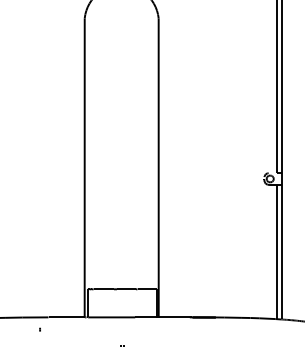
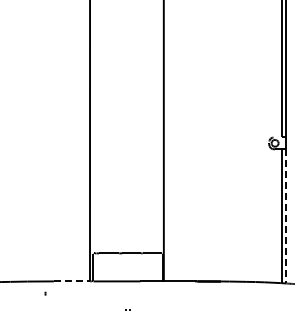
line: (281, 252) -> (286, 216), solid -> dashed
line: (67, 317) -> (72, 281), solid -> dashed

